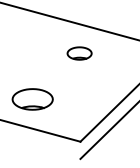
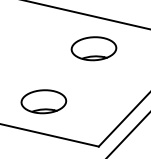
part: (79, 53) -> (93, 48), size x1.67

